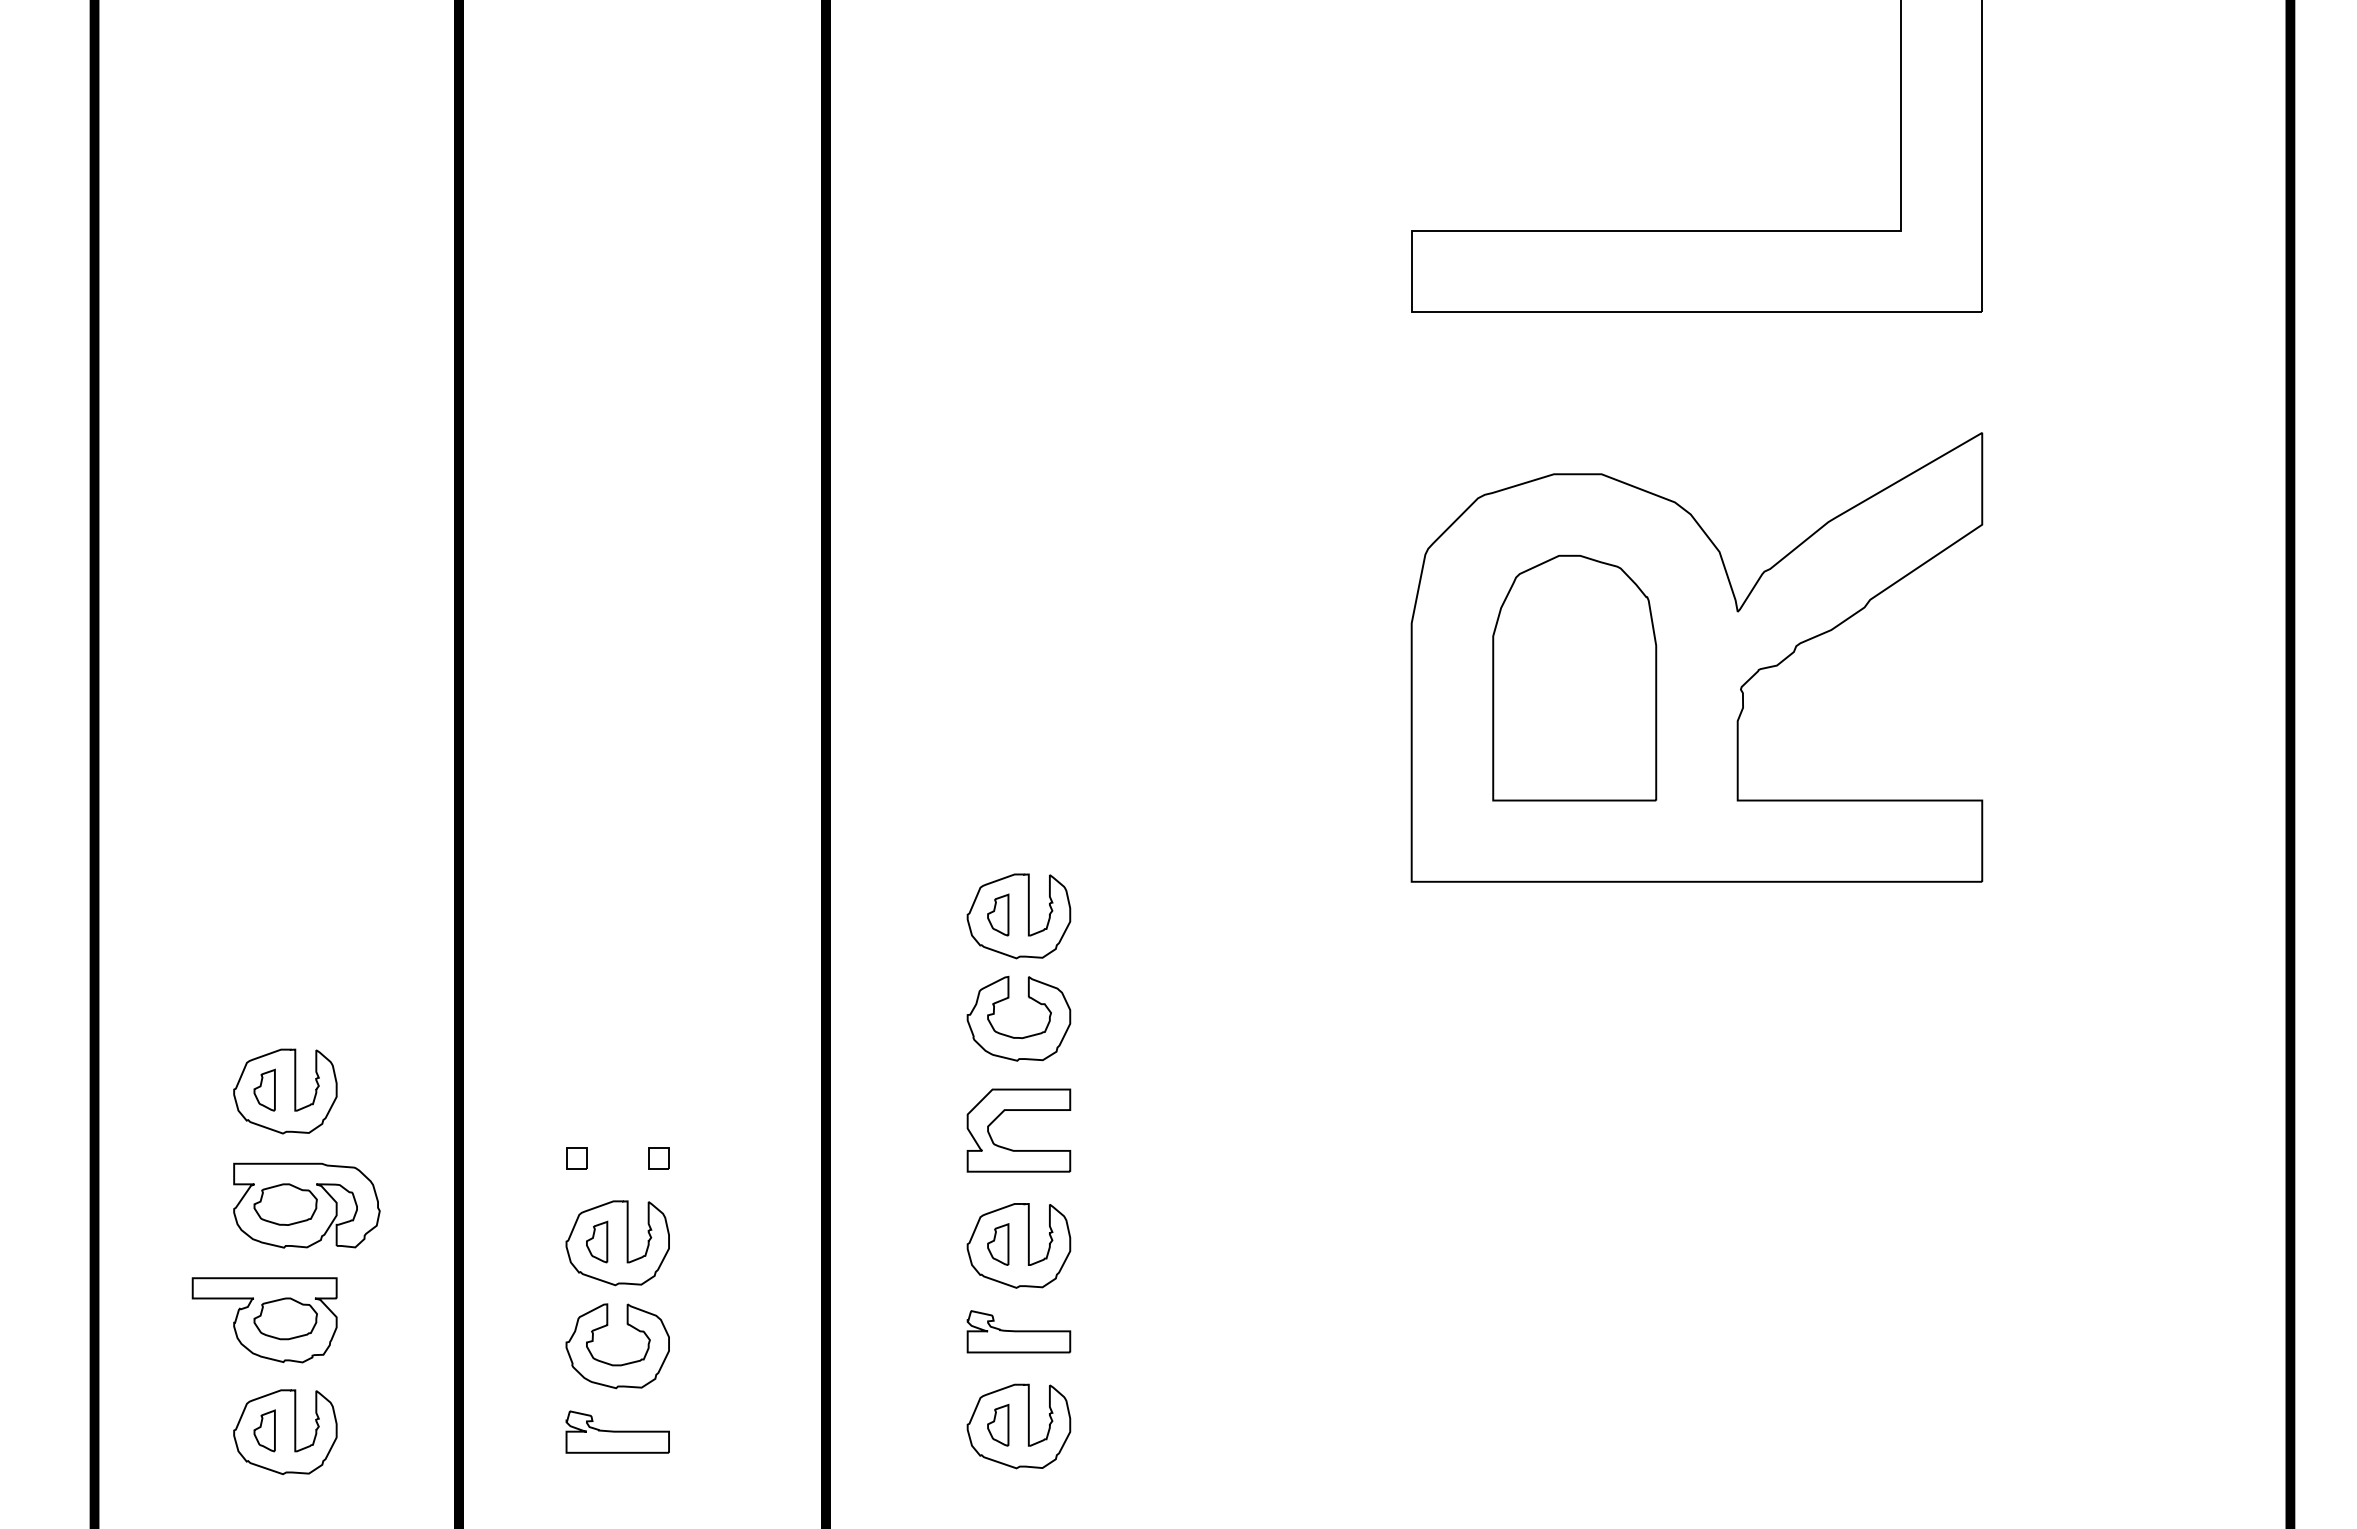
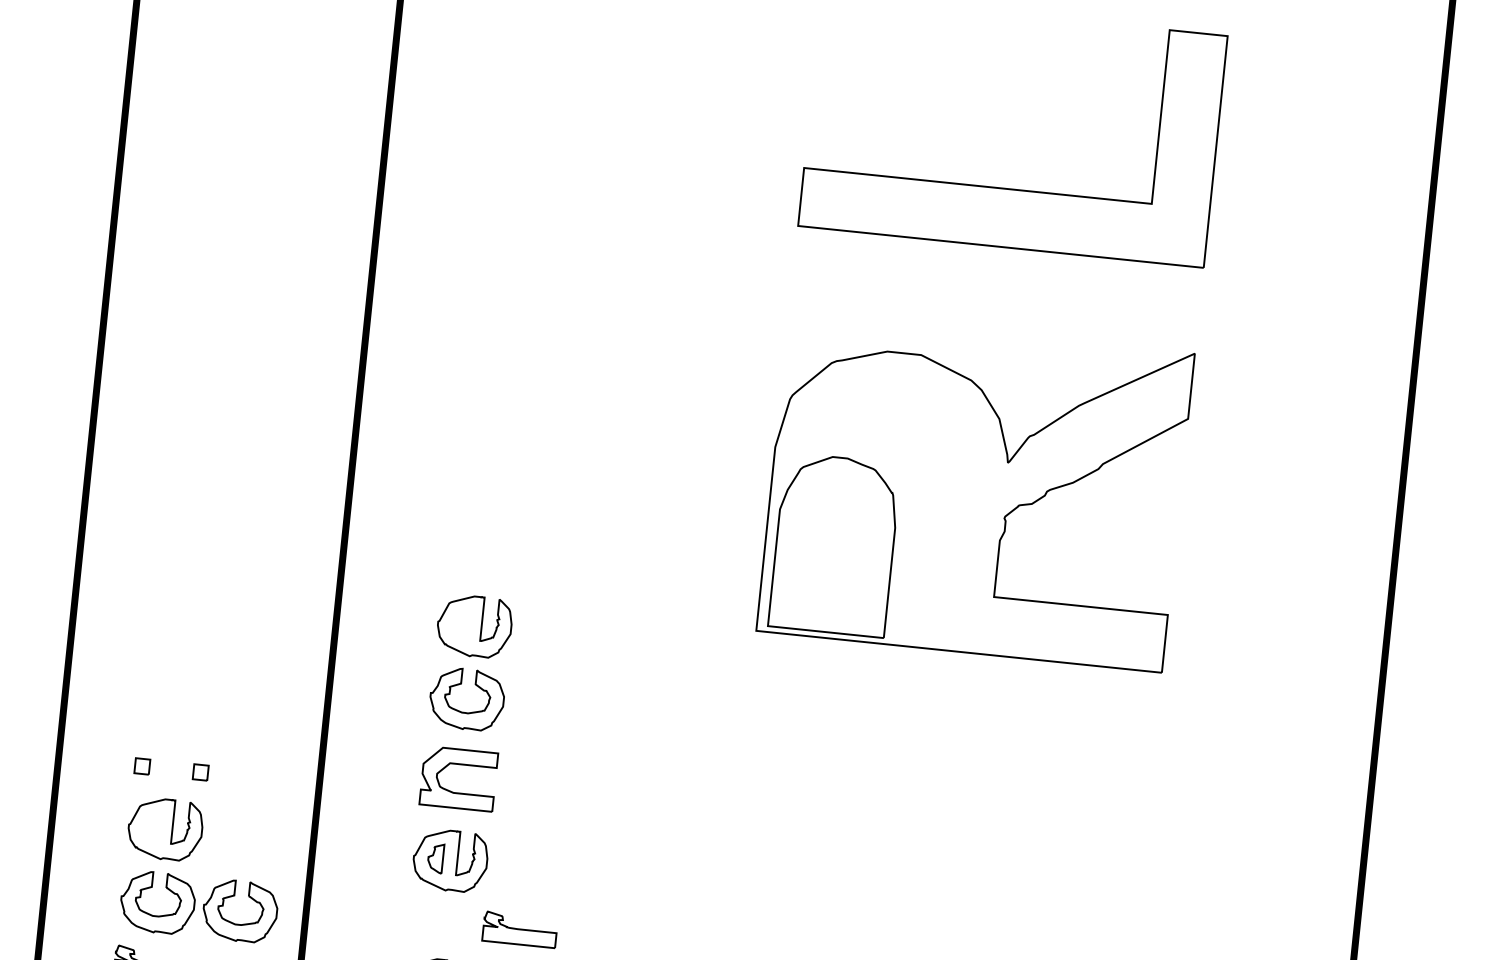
part: (1574, 677) -> (834, 544), moved
part: (998, 914) -> (460, 623), removed
part: (597, 1241) -> (151, 826), removed
part: (1018, 1331) -> (519, 929), moved
part: (733, 1364) -> (238, 924), added

